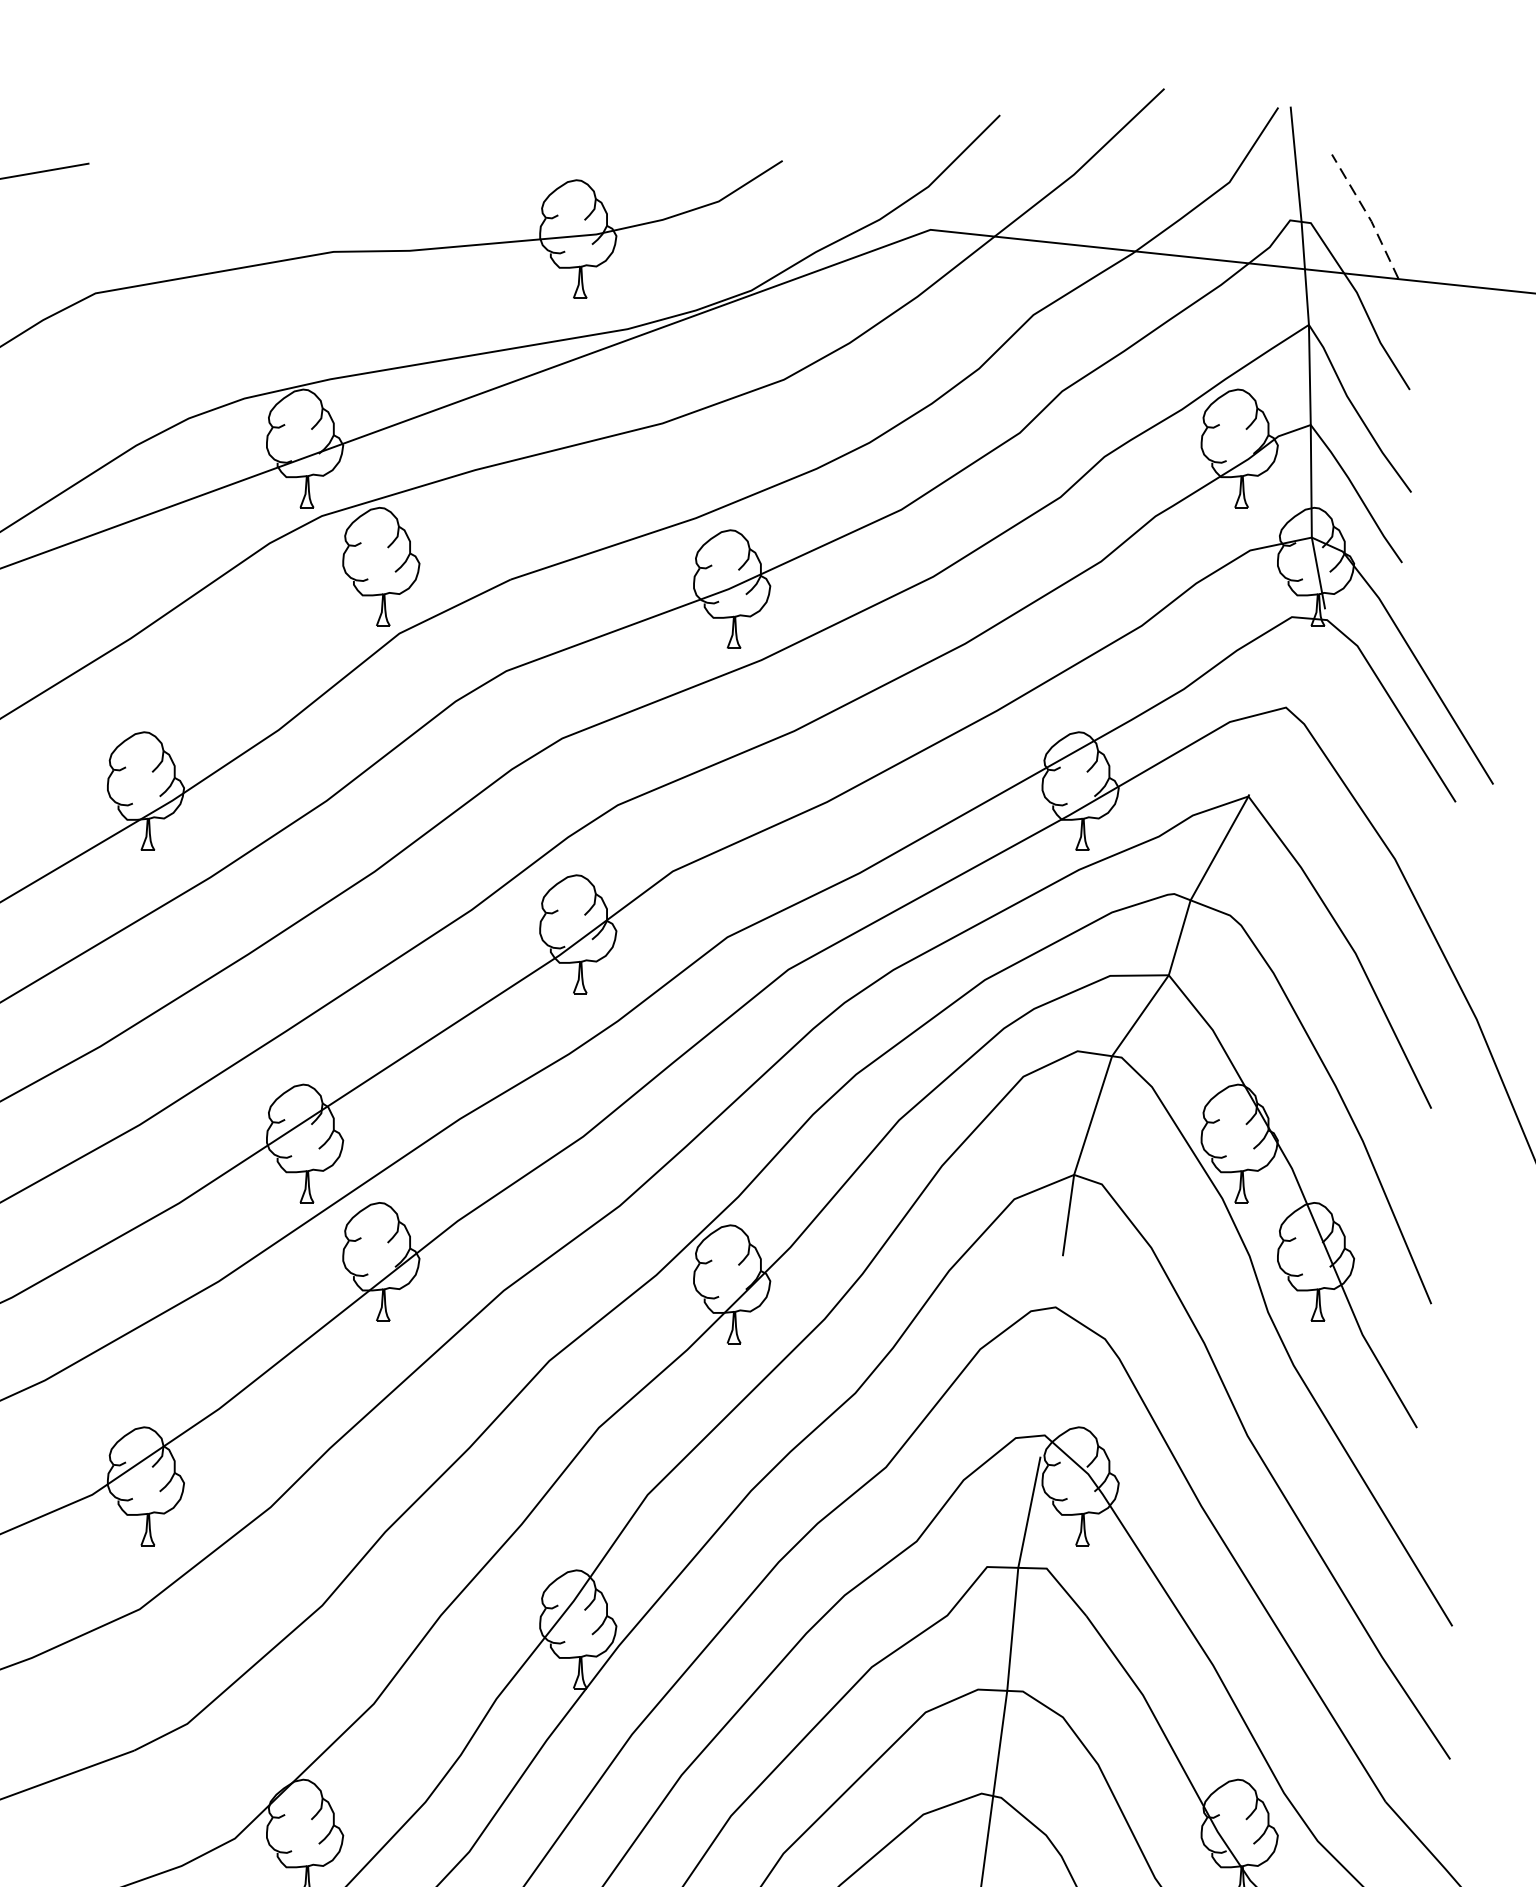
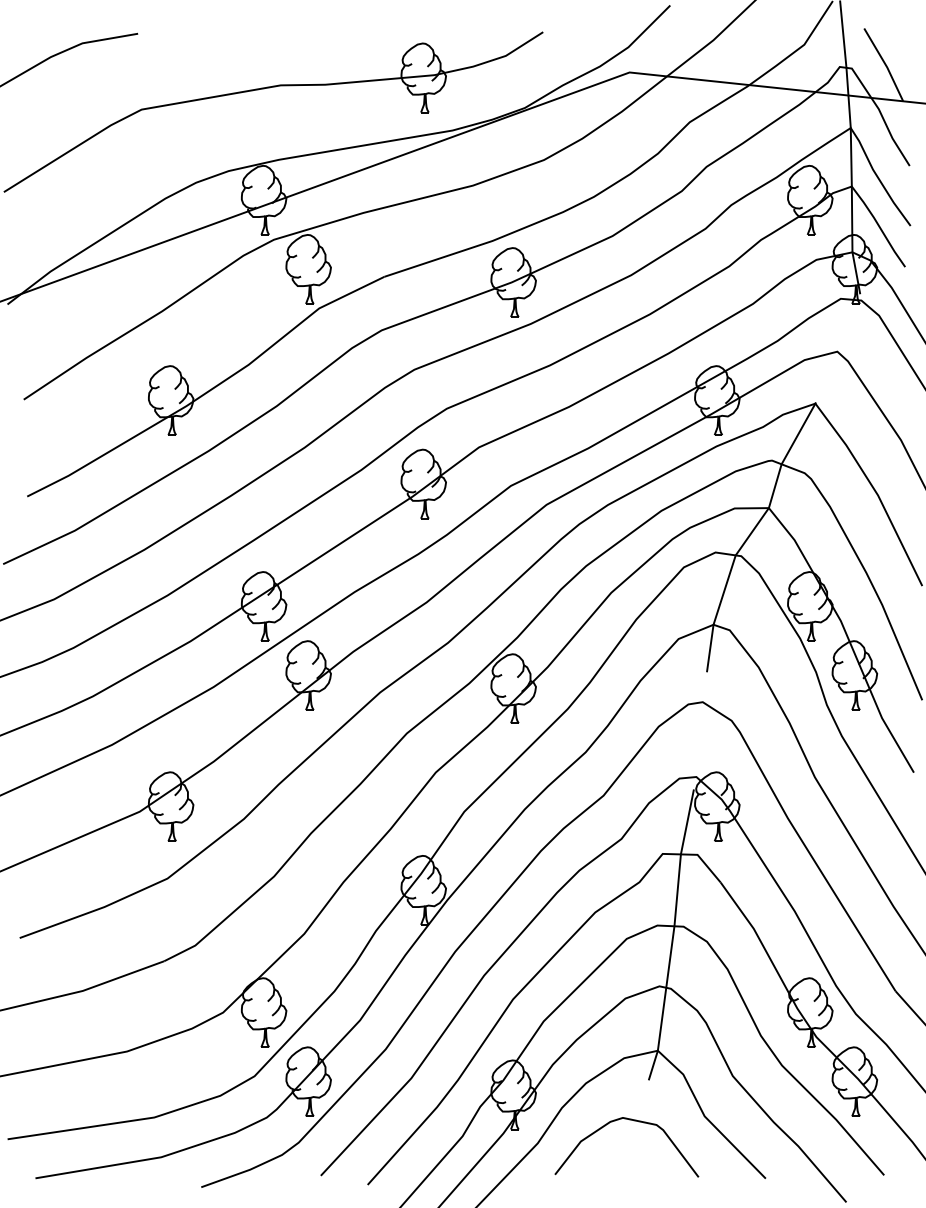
line: (1368, 216) -> (885, 64), dashed -> solid

